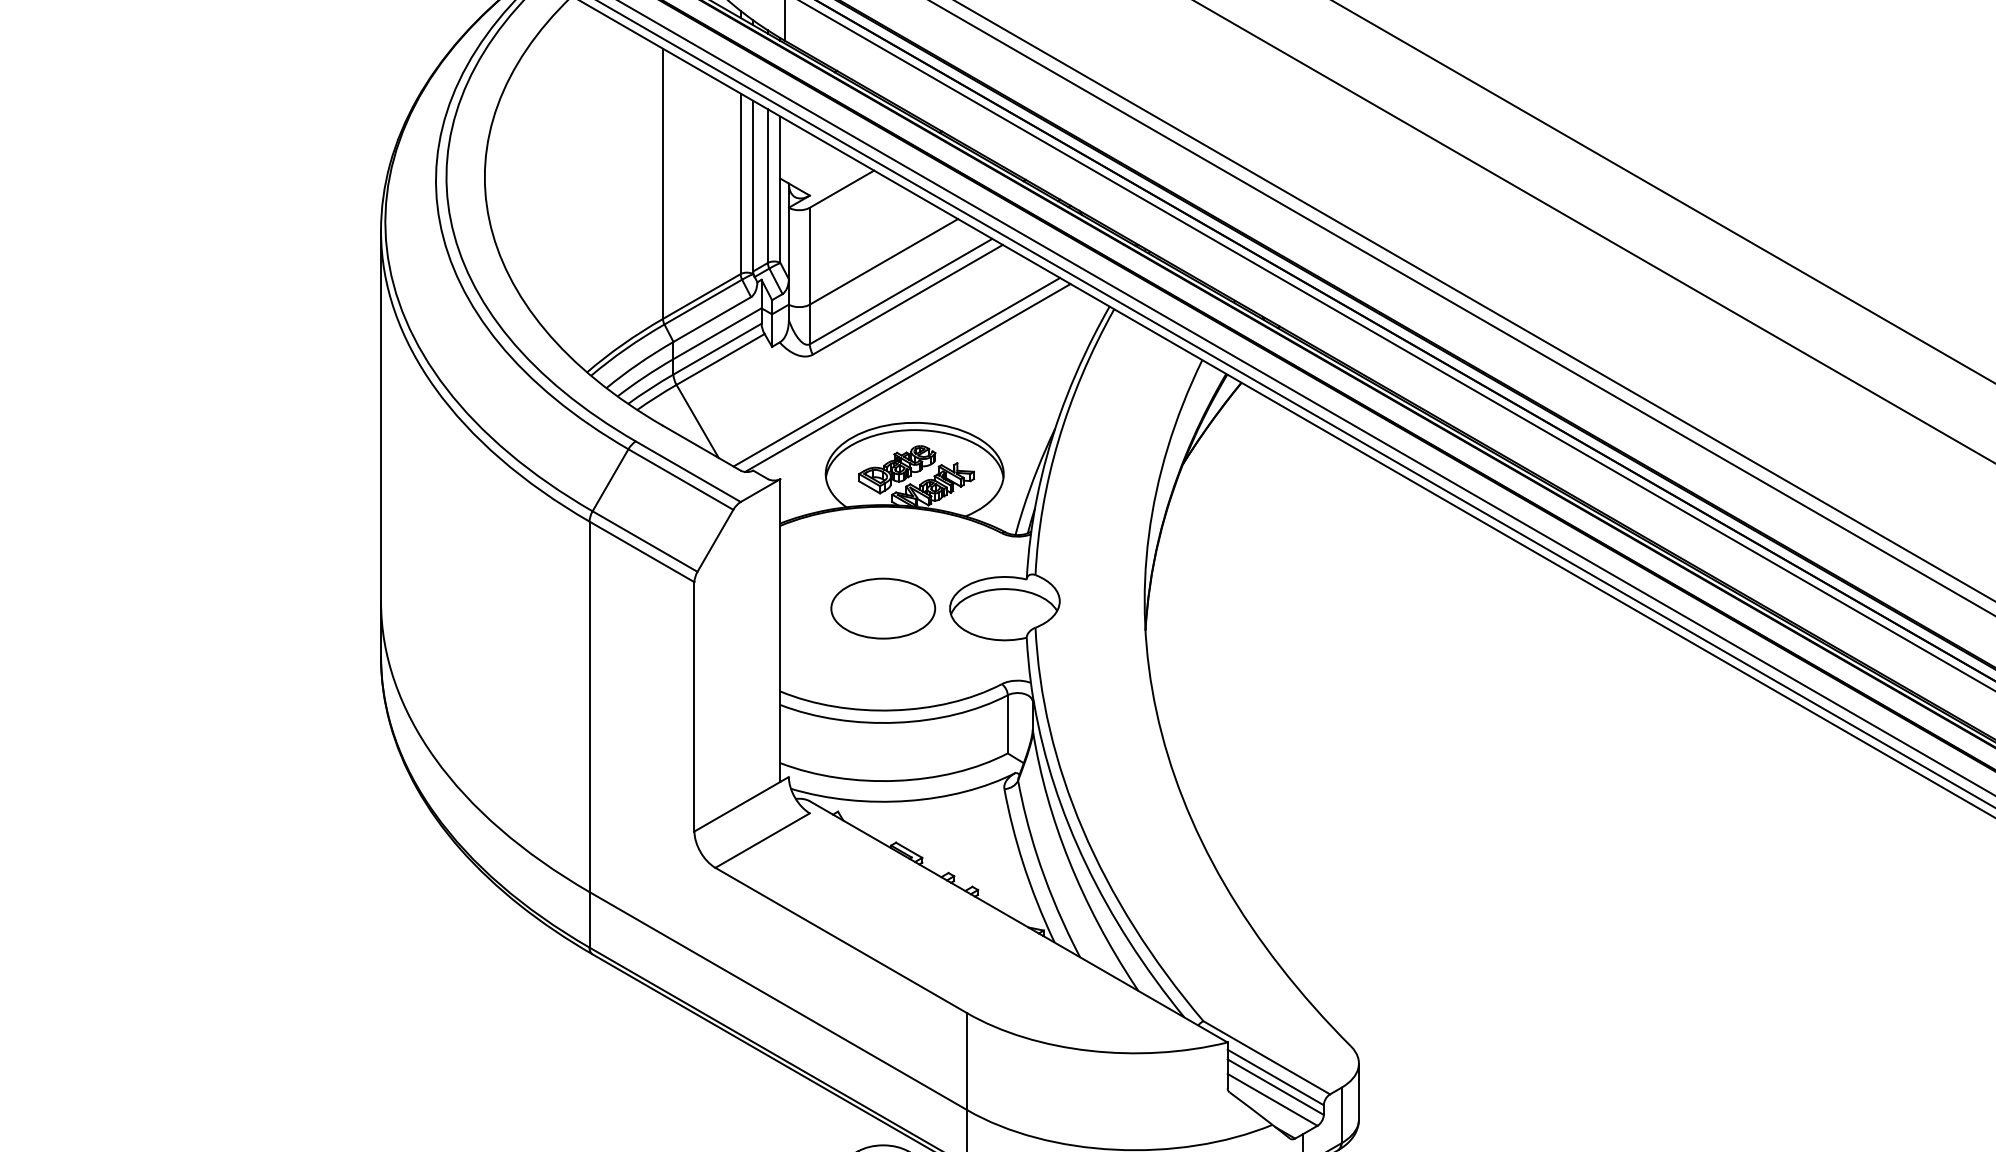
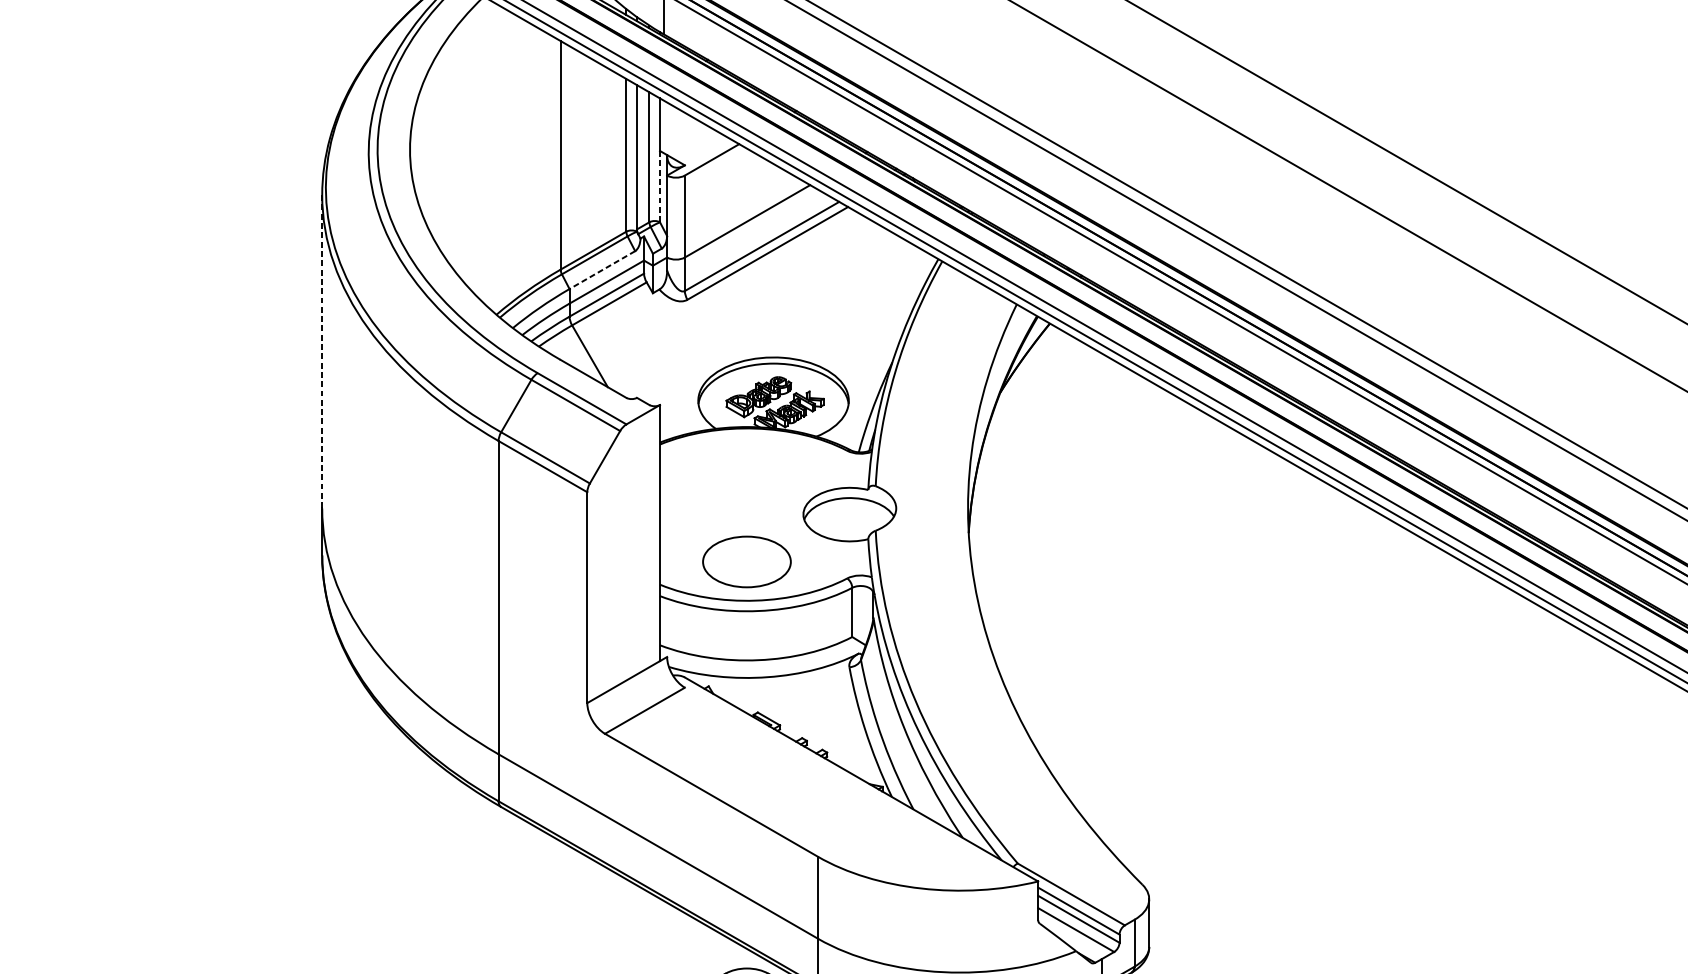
line: (780, 221) -> (660, 187), solid -> dashed
line: (712, 319) -> (602, 270), solid -> dashed
line: (896, 371) -> (758, 314), removed
line: (907, 377) -> (767, 319), removed
line: (381, 416) -> (322, 352), solid -> dashed
part: (883, 608) -> (747, 561), moved

